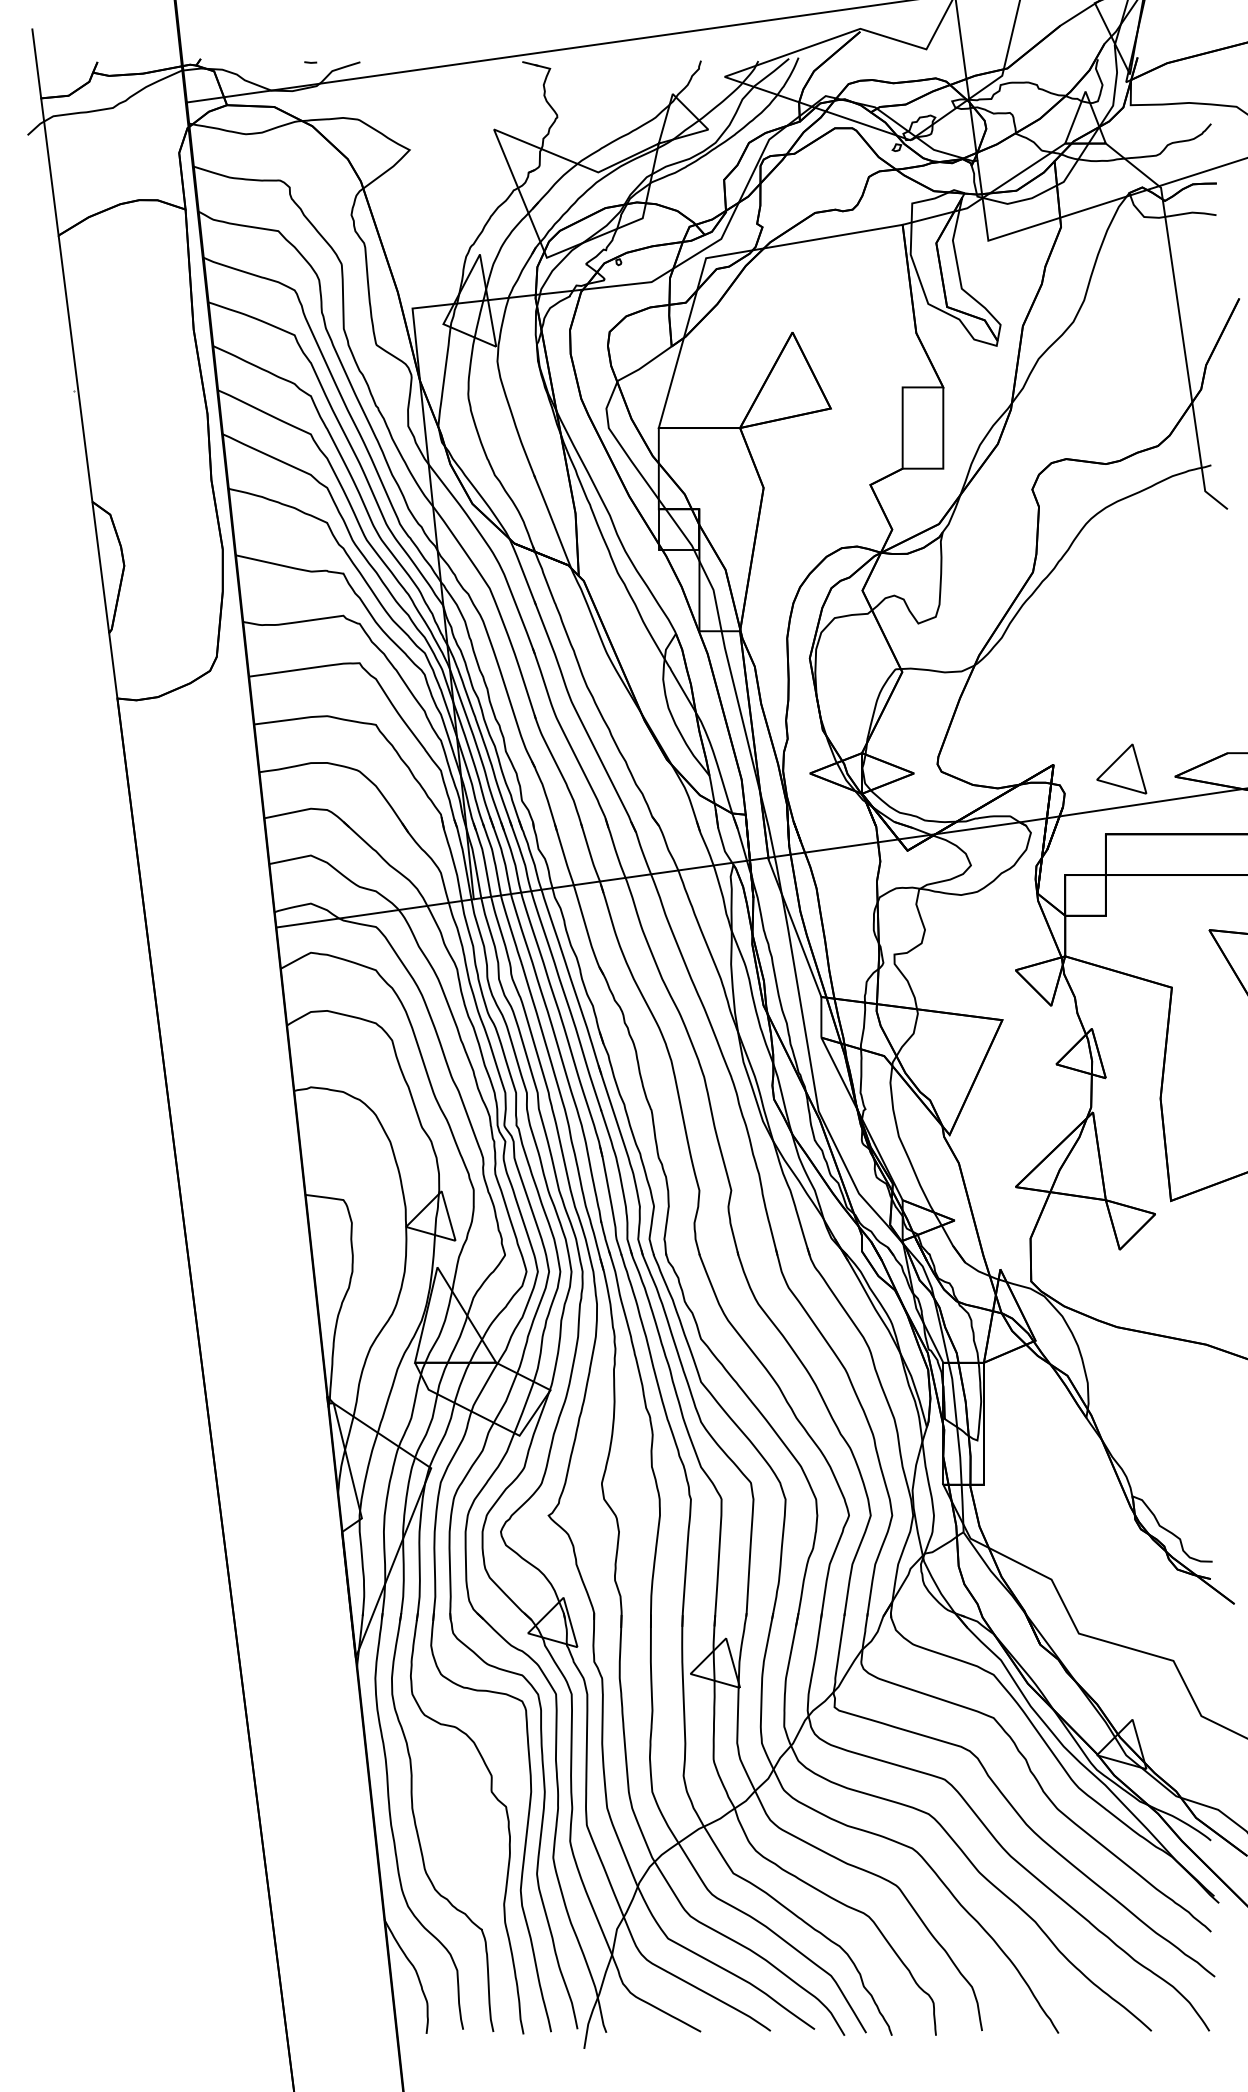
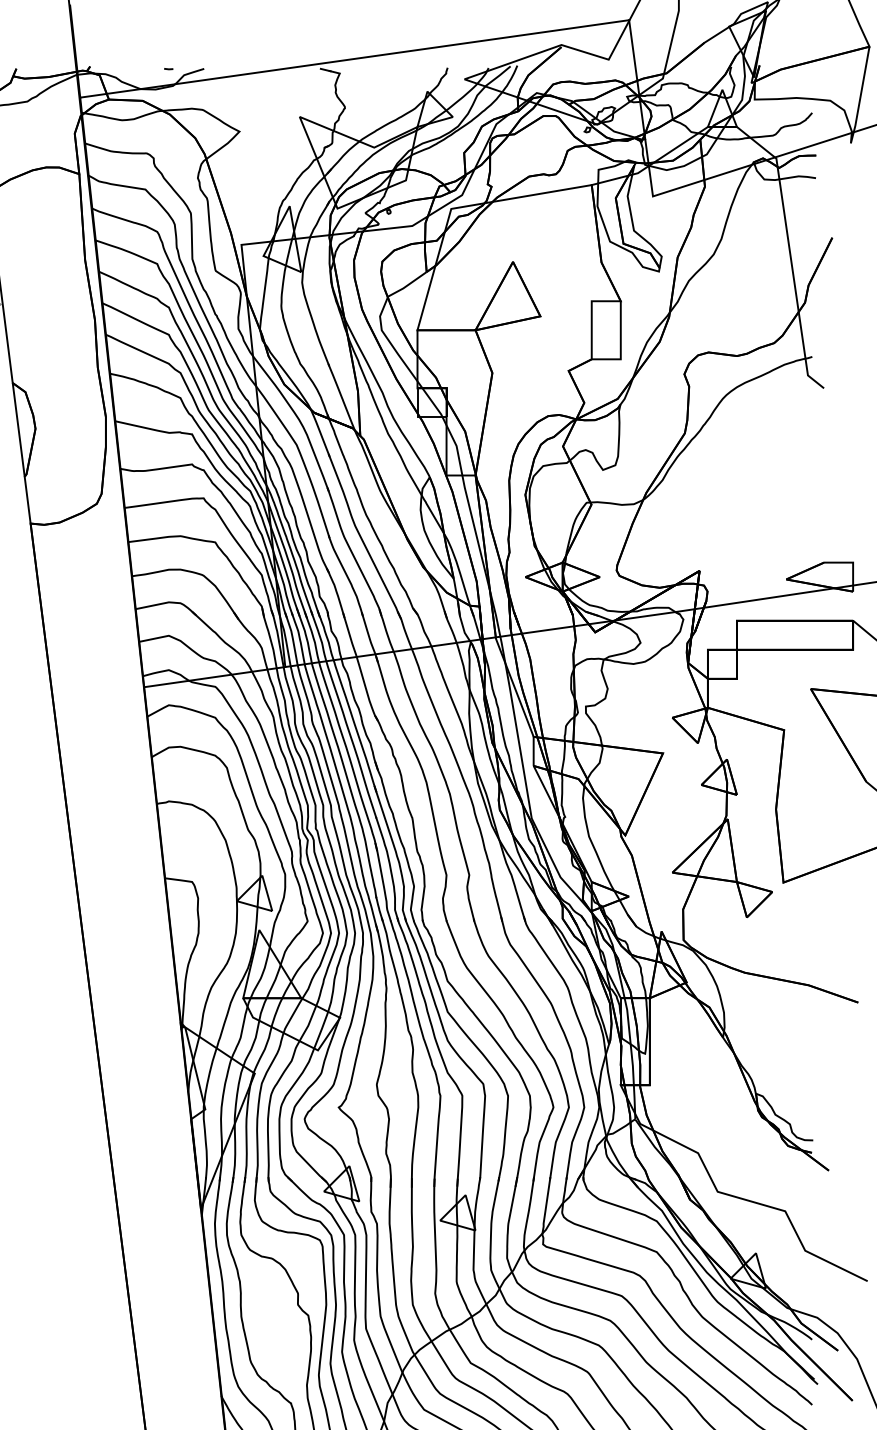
part: (1121, 768) -> (748, 573), removed

